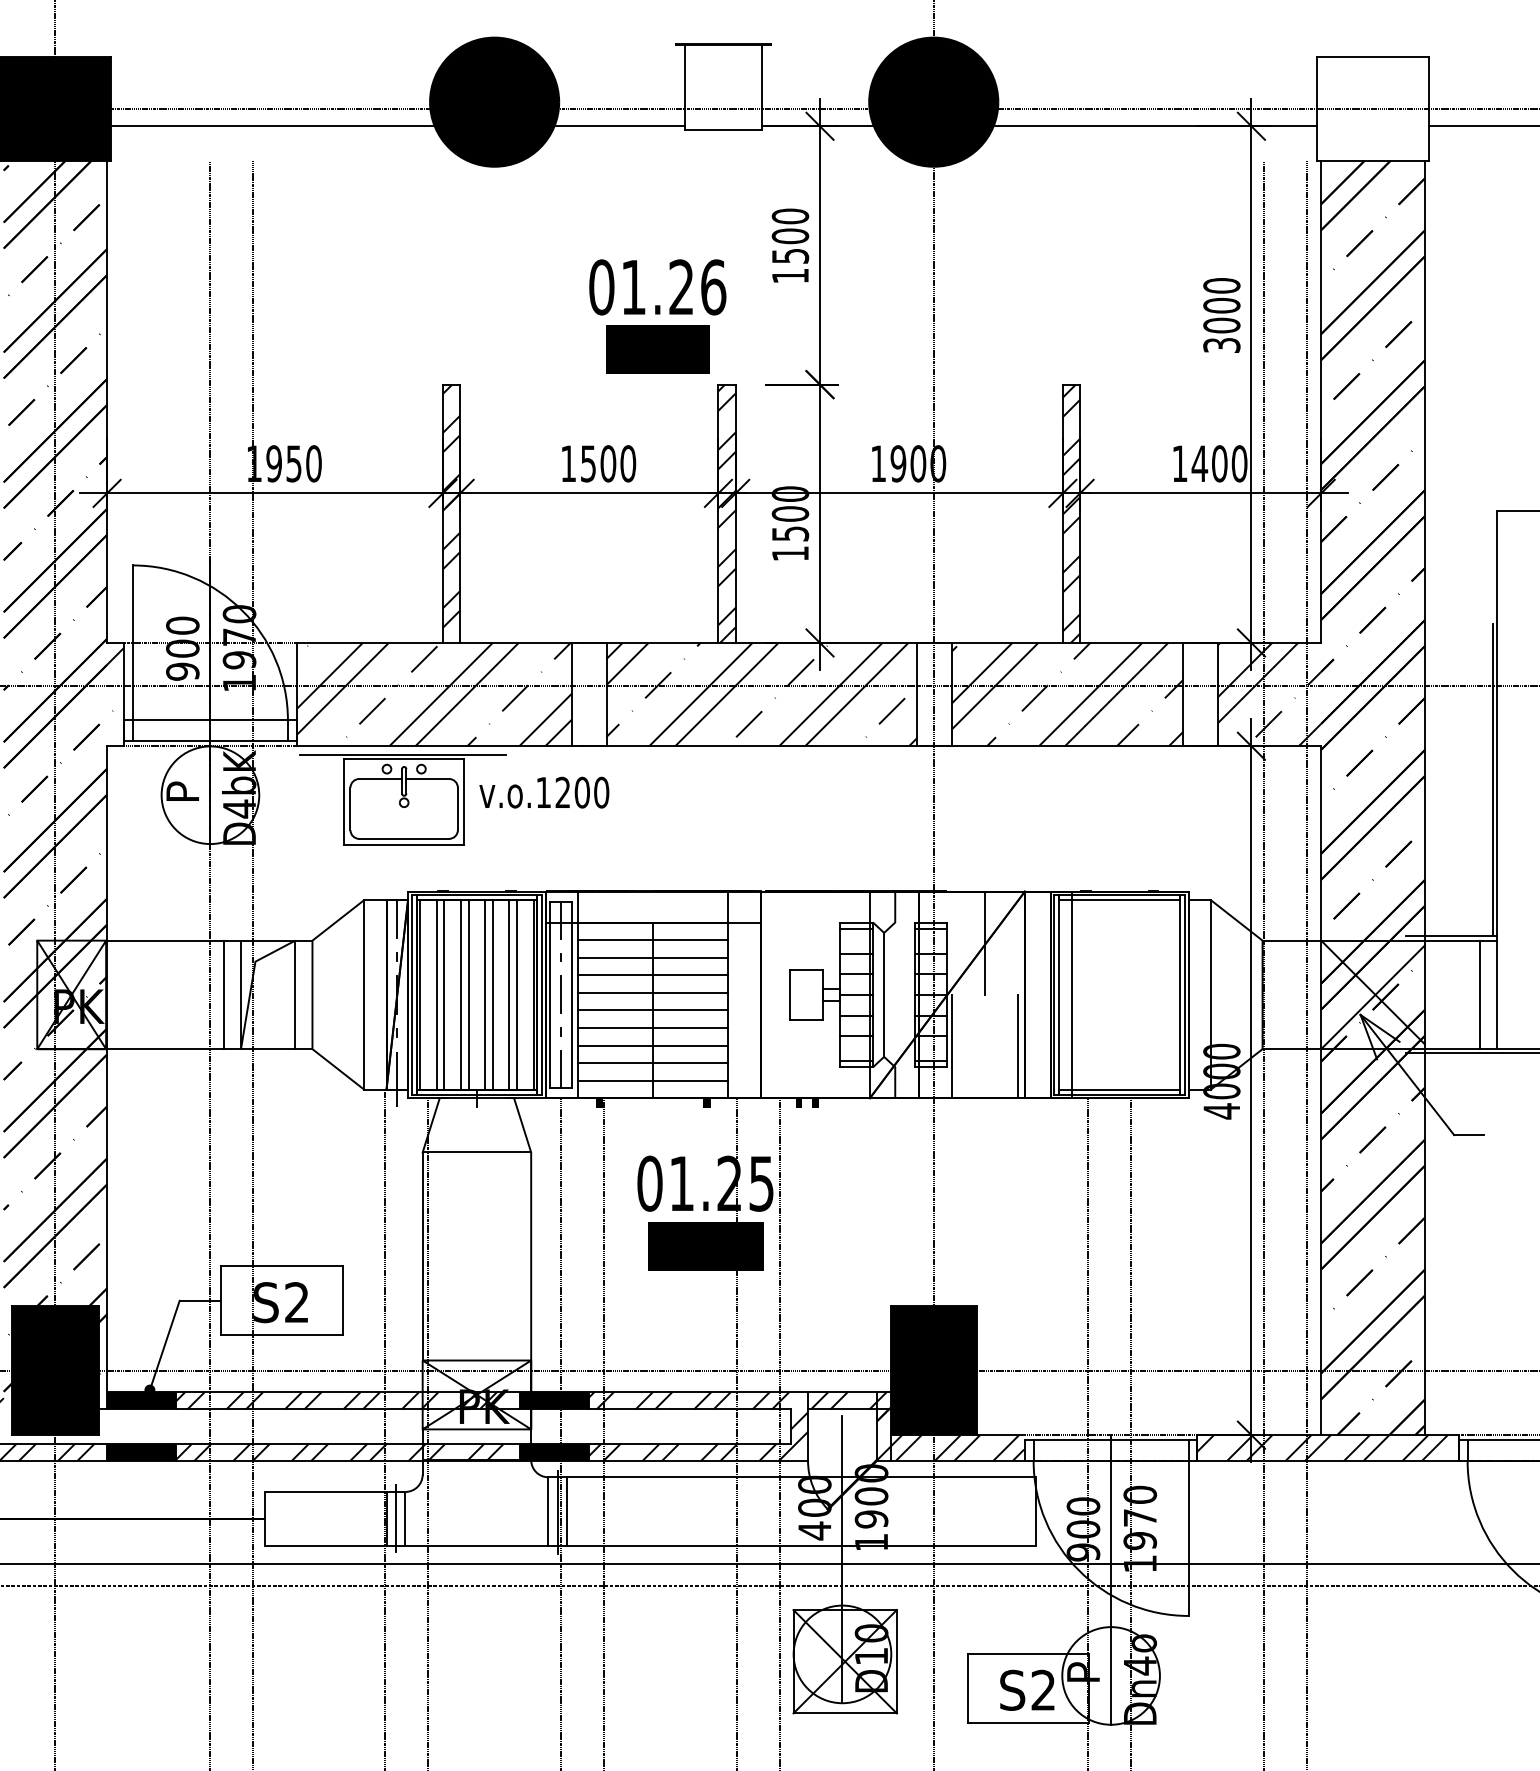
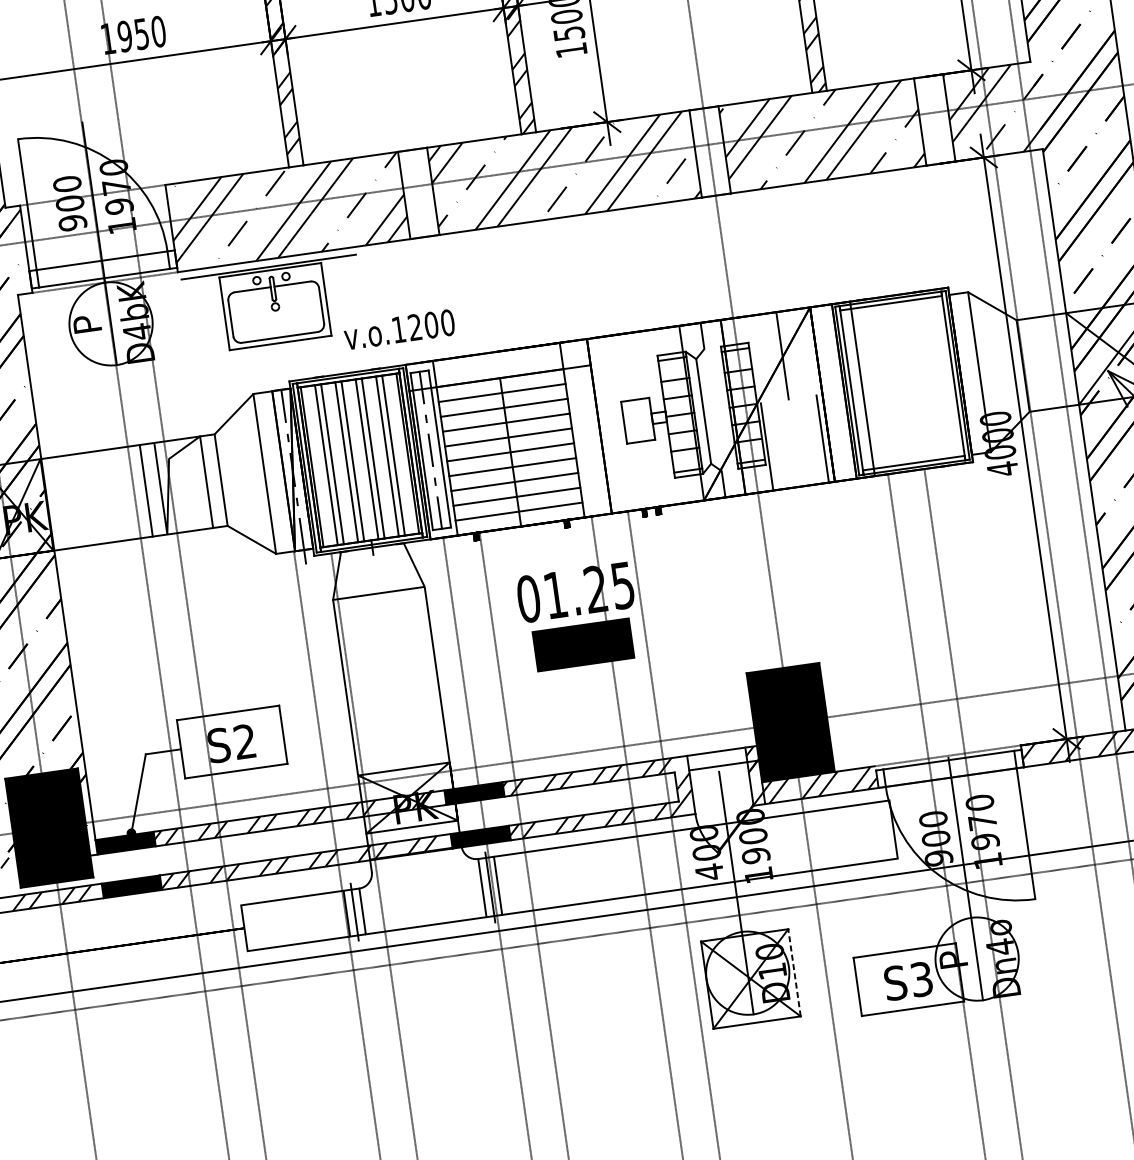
text: (544, 792) -> (399, 329), moved
hatch: (843, 1400) -> (718, 758), removed
line: (896, 1661) -> (794, 972), solid -> dashed
text: (1043, 1690) -> (921, 979), S2 -> S3

